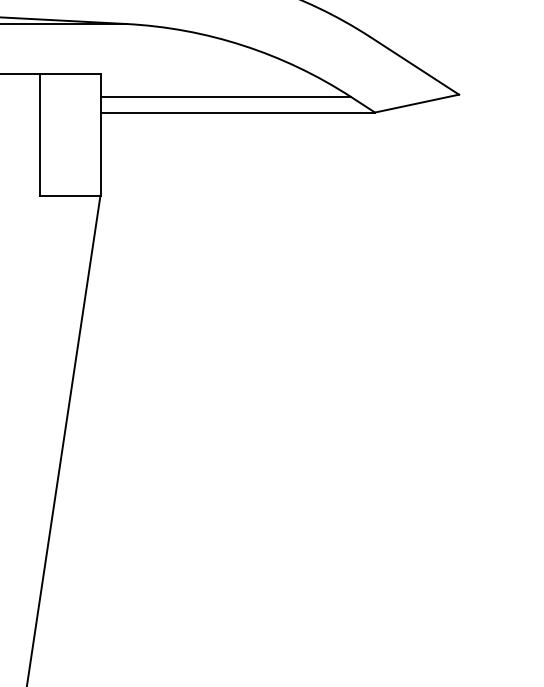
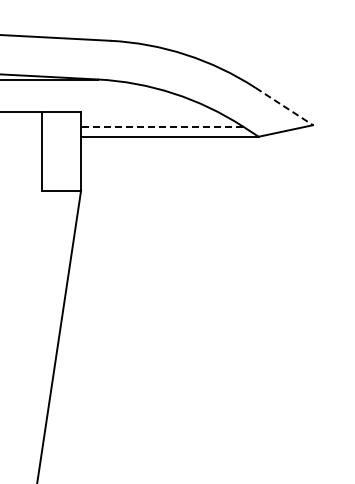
line: (414, 65) -> (284, 106), solid -> dashed
line: (226, 96) -> (162, 126), solid -> dashed

